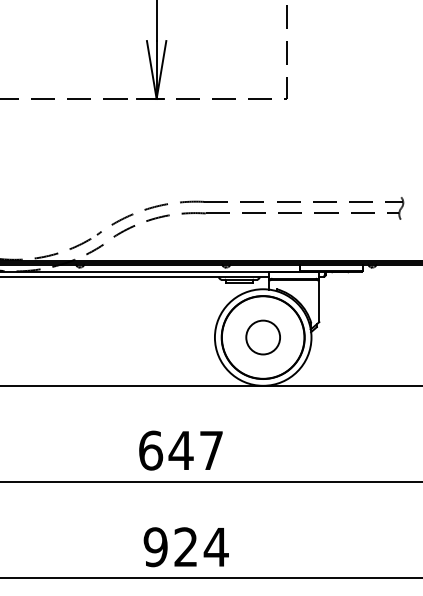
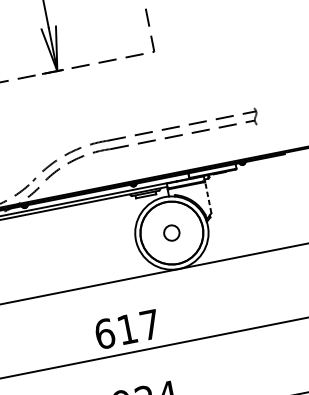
line: (319, 301) -> (208, 197), solid -> dashed
circle: (262, 337) -> (171, 233), size x0.6
text: (180, 450) -> (126, 329), 647 -> 617

